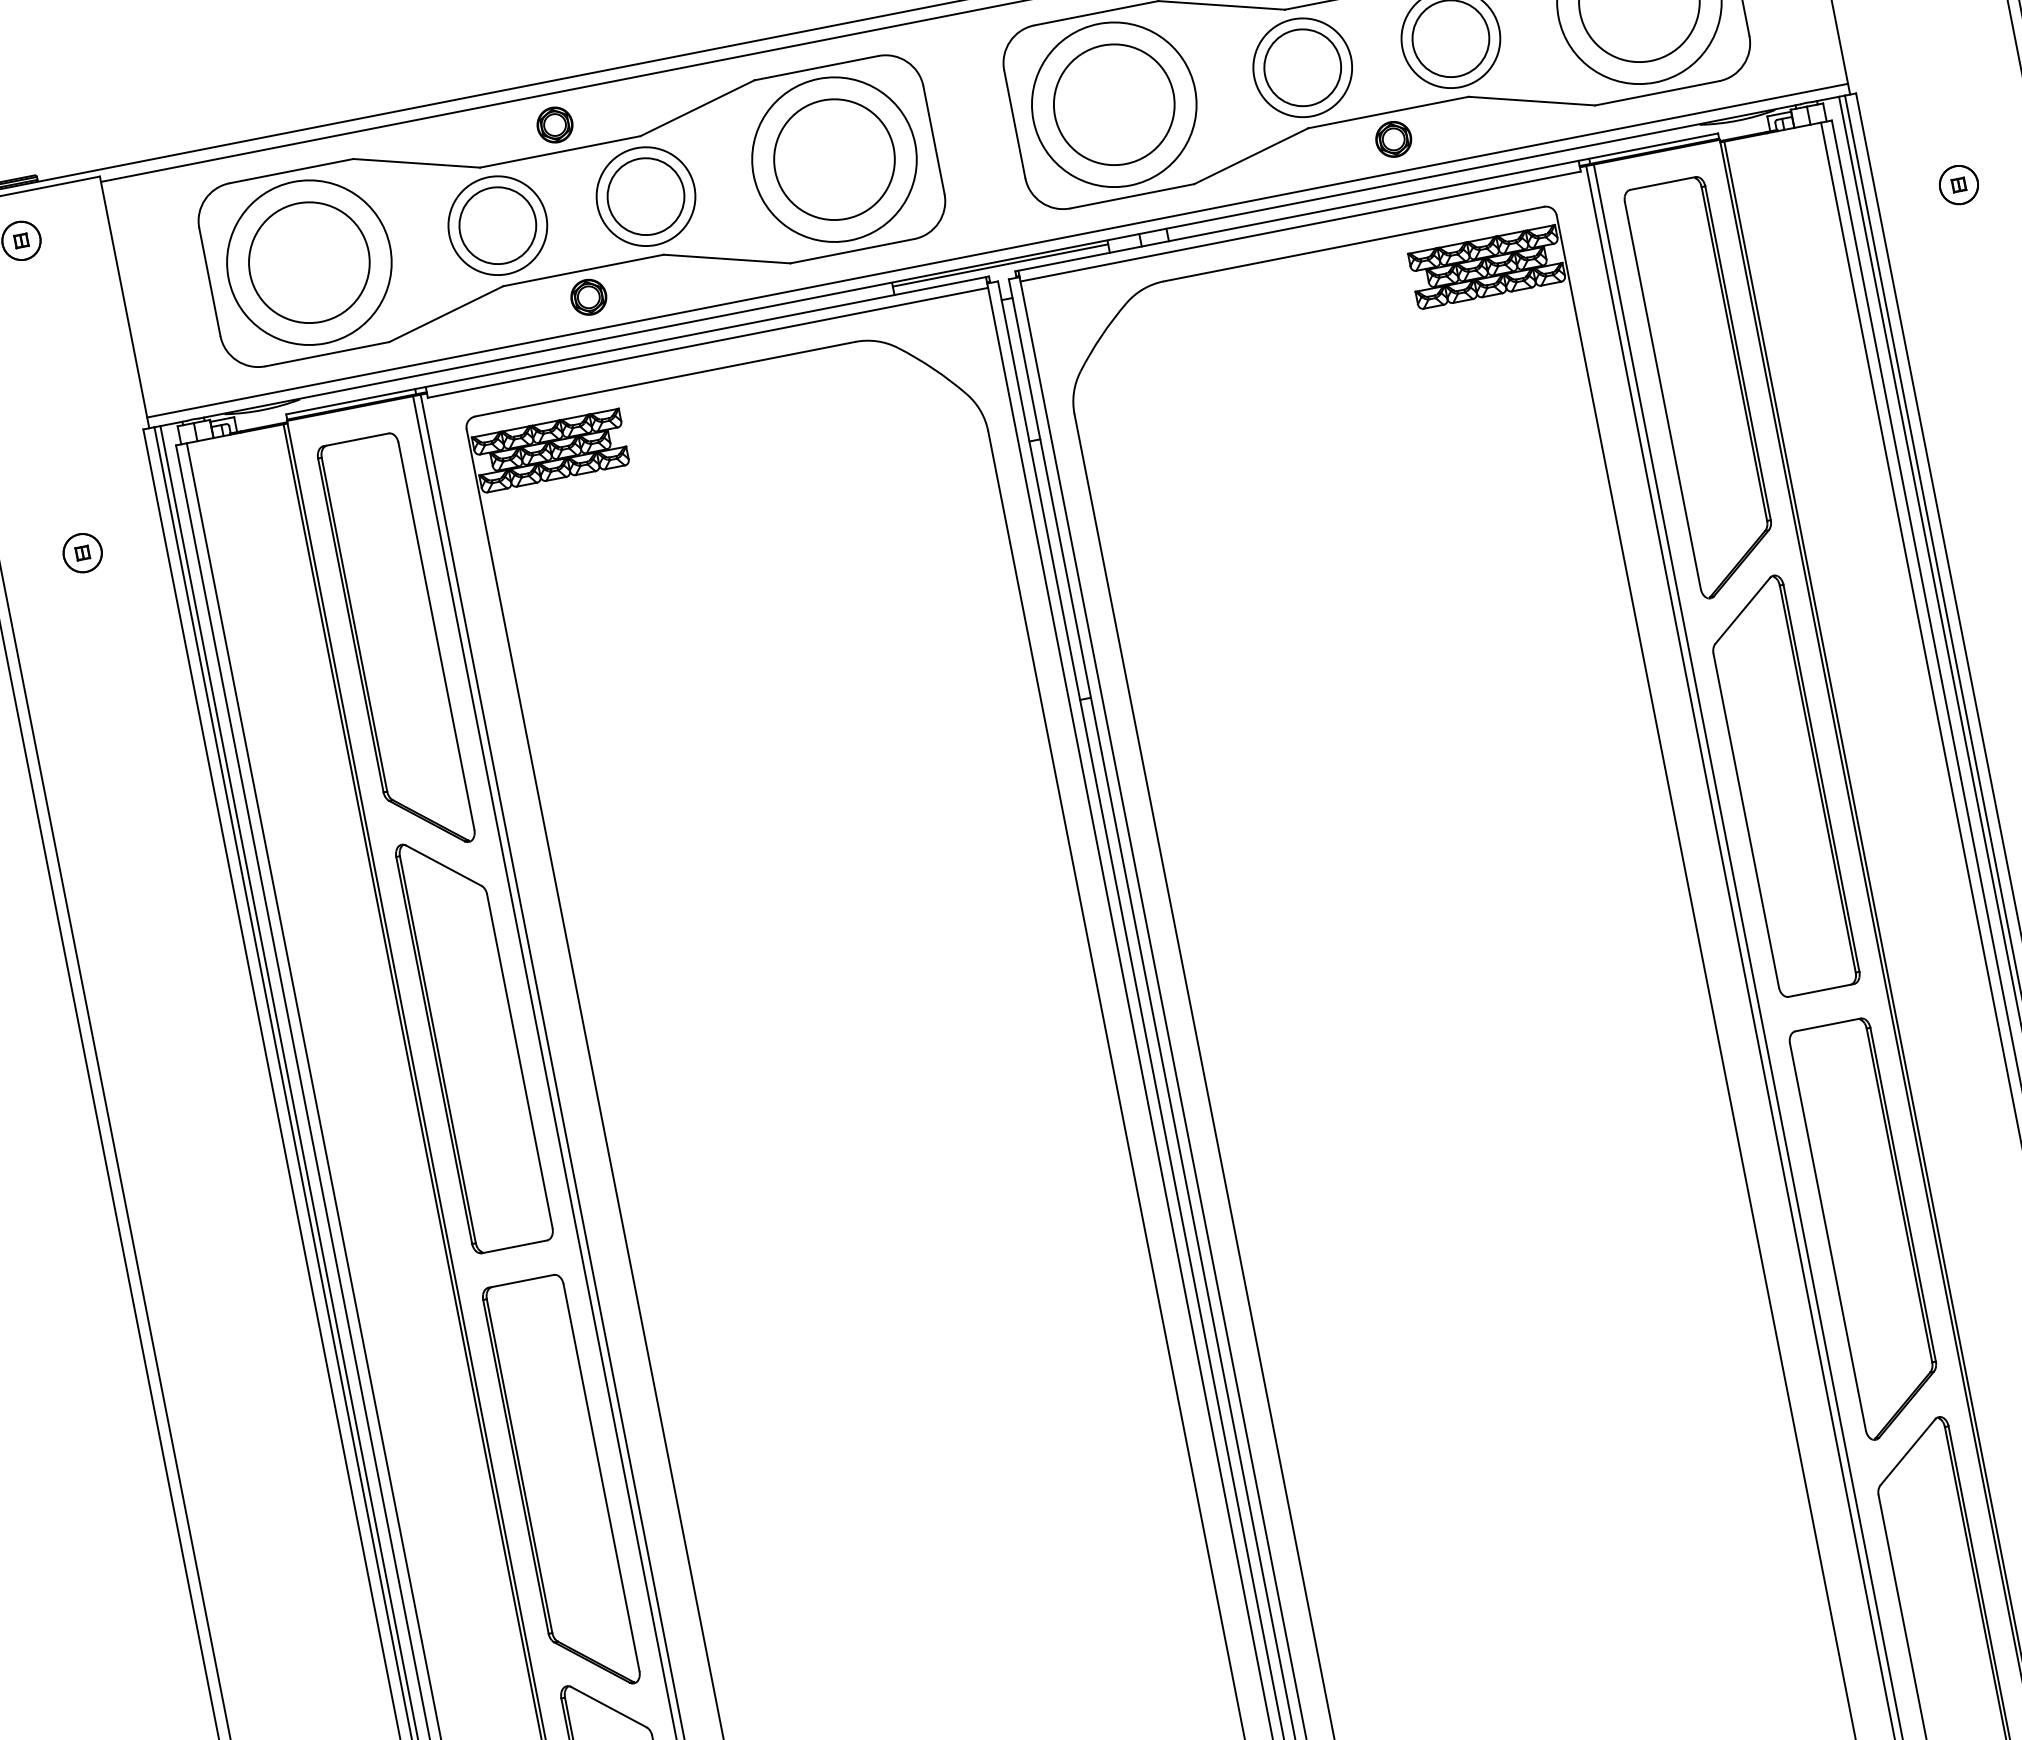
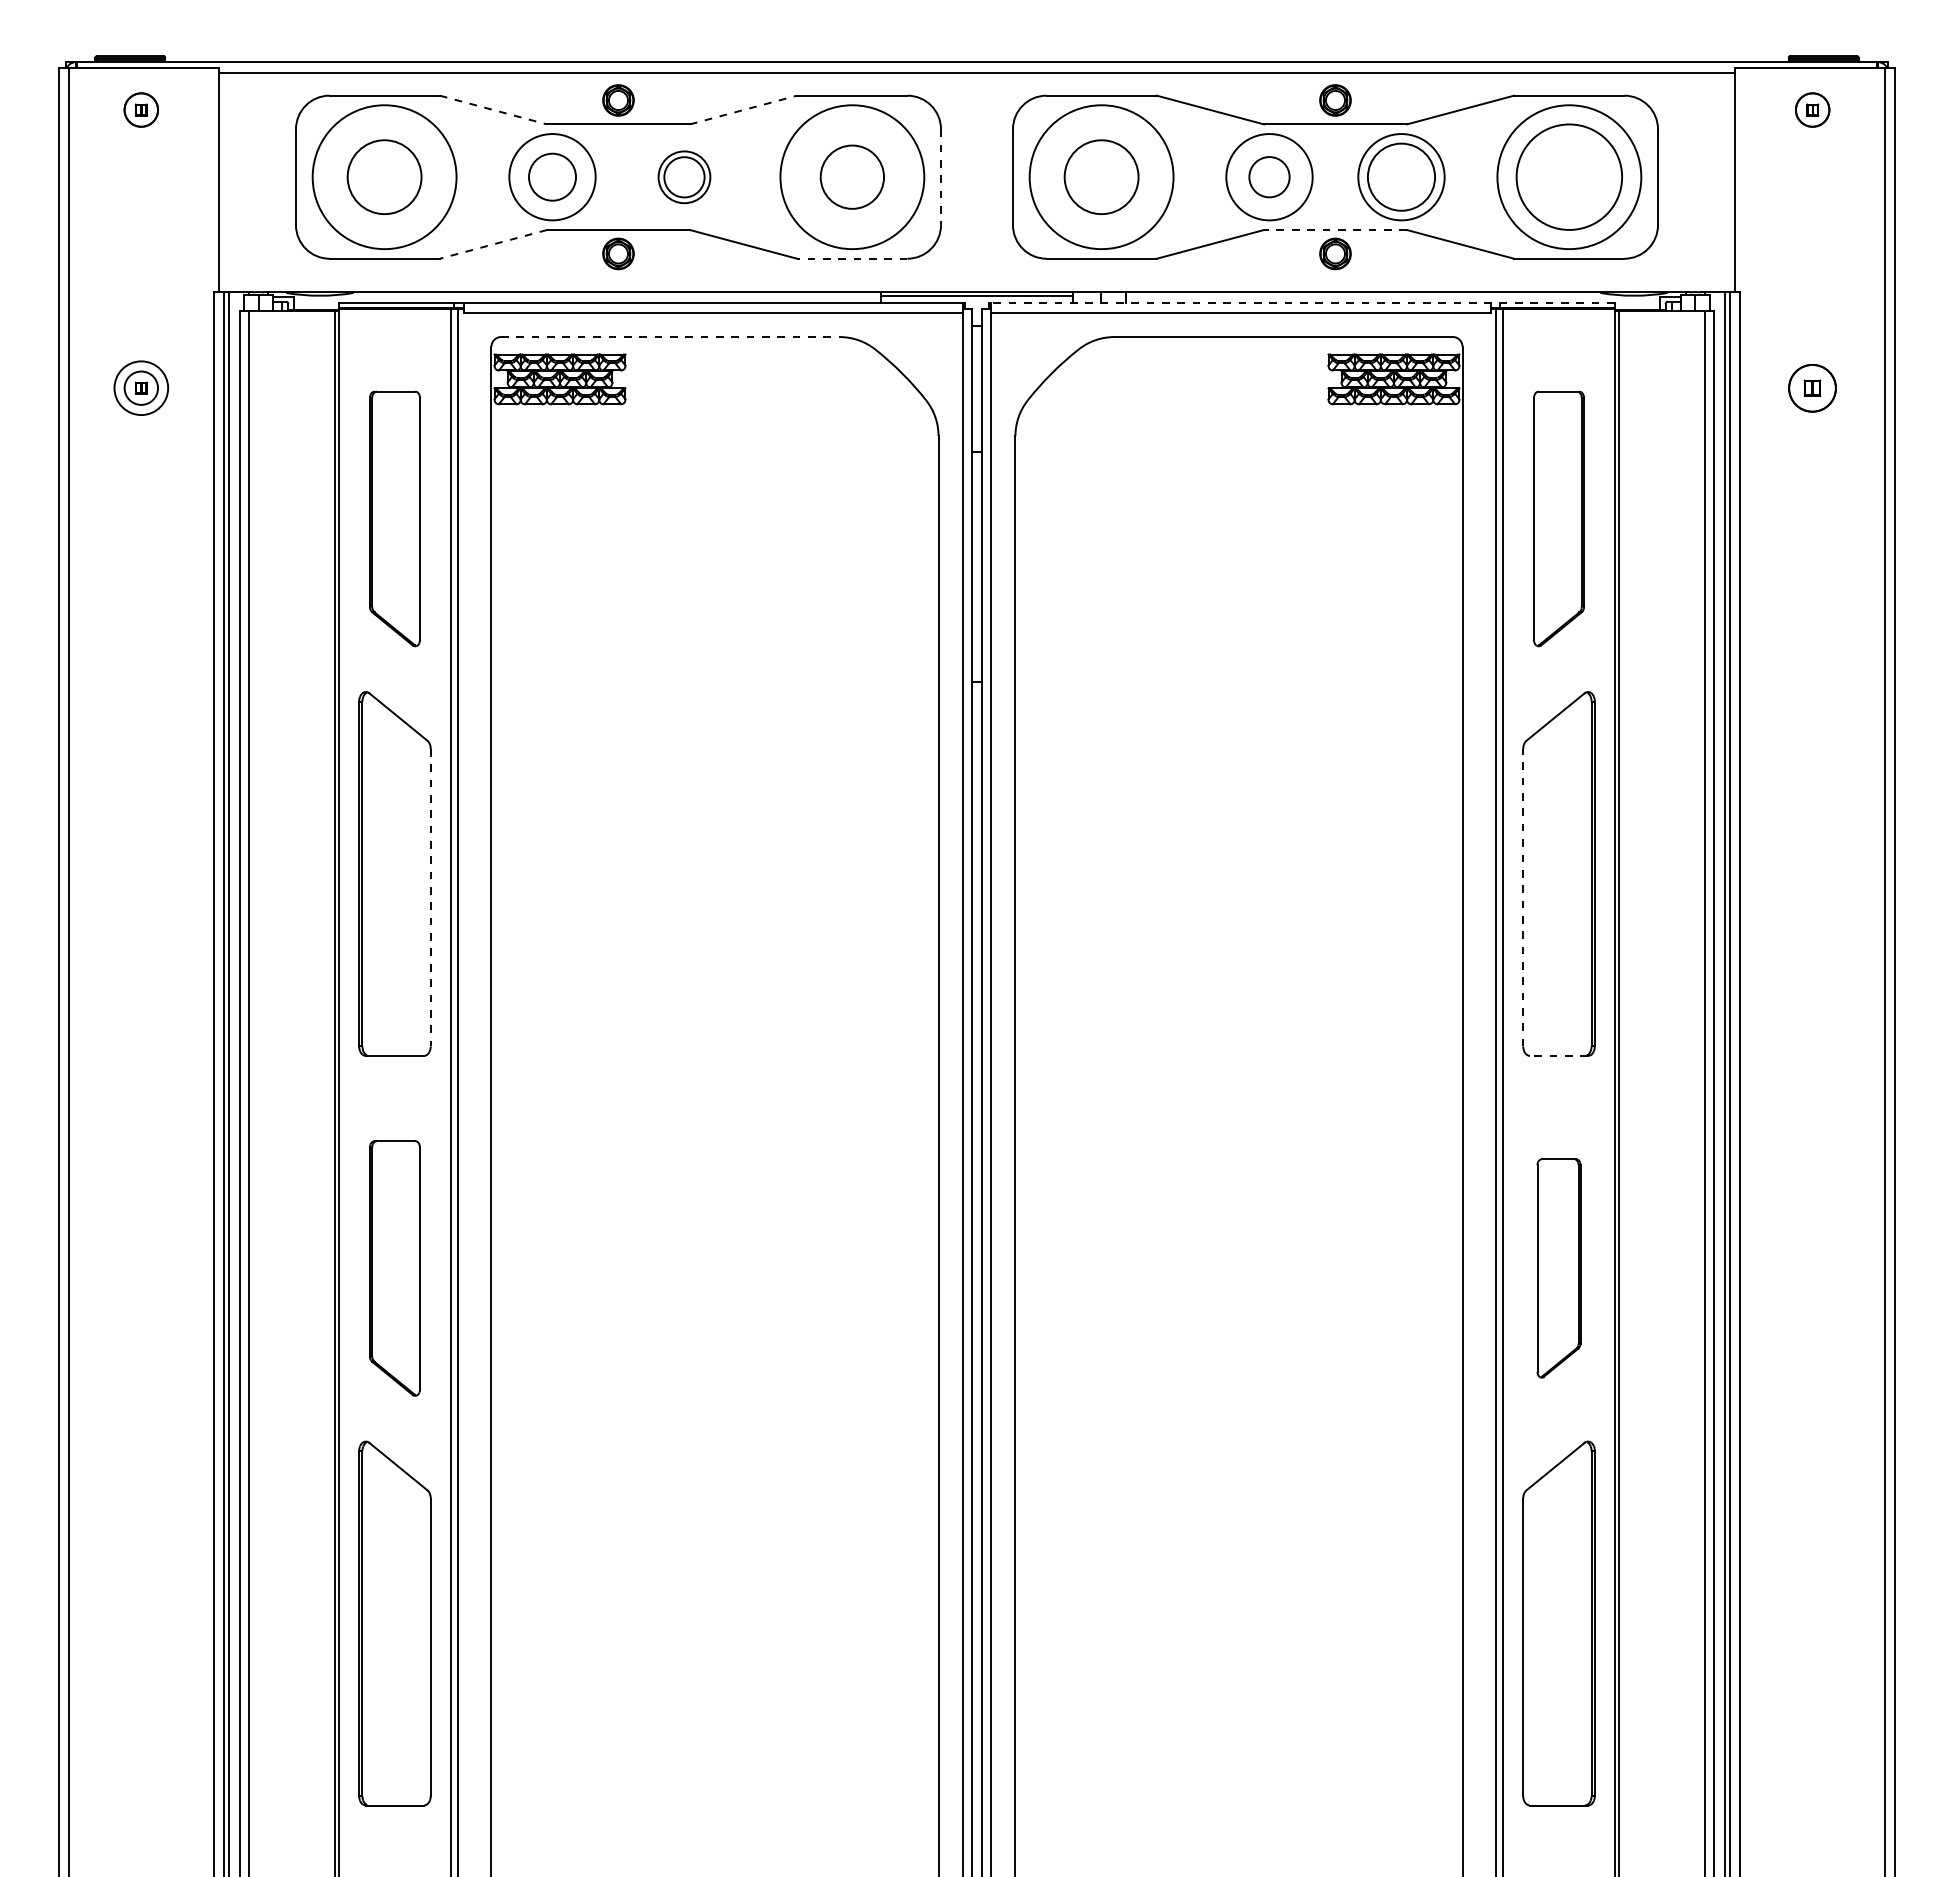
circle: (1302, 67) -> (1269, 176), size x0.6
circle: (1114, 104) -> (1101, 176), size x0.7
line: (698, 107) -> (744, 109), solid -> dashed
line: (1387, 113) -> (1334, 230), solid -> dashed
line: (934, 140) -> (941, 177), solid -> dashed
circle: (834, 158) -> (852, 176), size x0.6
line: (416, 163) -> (493, 110), solid -> dashed
part: (1958, 184) -> (1812, 387), size x1.4
part: (646, 196) -> (684, 177), size x0.6
line: (1366, 202) -> (1301, 303), solid -> dashed
circle: (497, 224) -> (552, 176), size x0.7
line: (997, 250) -> (976, 282), removed
line: (851, 251) -> (851, 258), solid -> dashed
circle: (309, 261) -> (384, 176), size x0.7
line: (445, 314) -> (492, 244), solid -> dashed
line: (665, 379) -> (670, 337), solid -> dashed
part: (1702, 387) -> (1558, 518), size x0.7
circle: (82, 552) -> (141, 387), size x1.6
part: (395, 643) -> (394, 518), size x0.7
line: (1746, 820) -> (1523, 897), solid -> dashed
line: (1820, 990) -> (1558, 1055), solid -> dashed
line: (519, 1061) -> (430, 897), solid -> dashed
part: (1867, 1229) -> (1558, 1268), size x0.6
part: (560, 1485) -> (394, 1268), size x0.7

